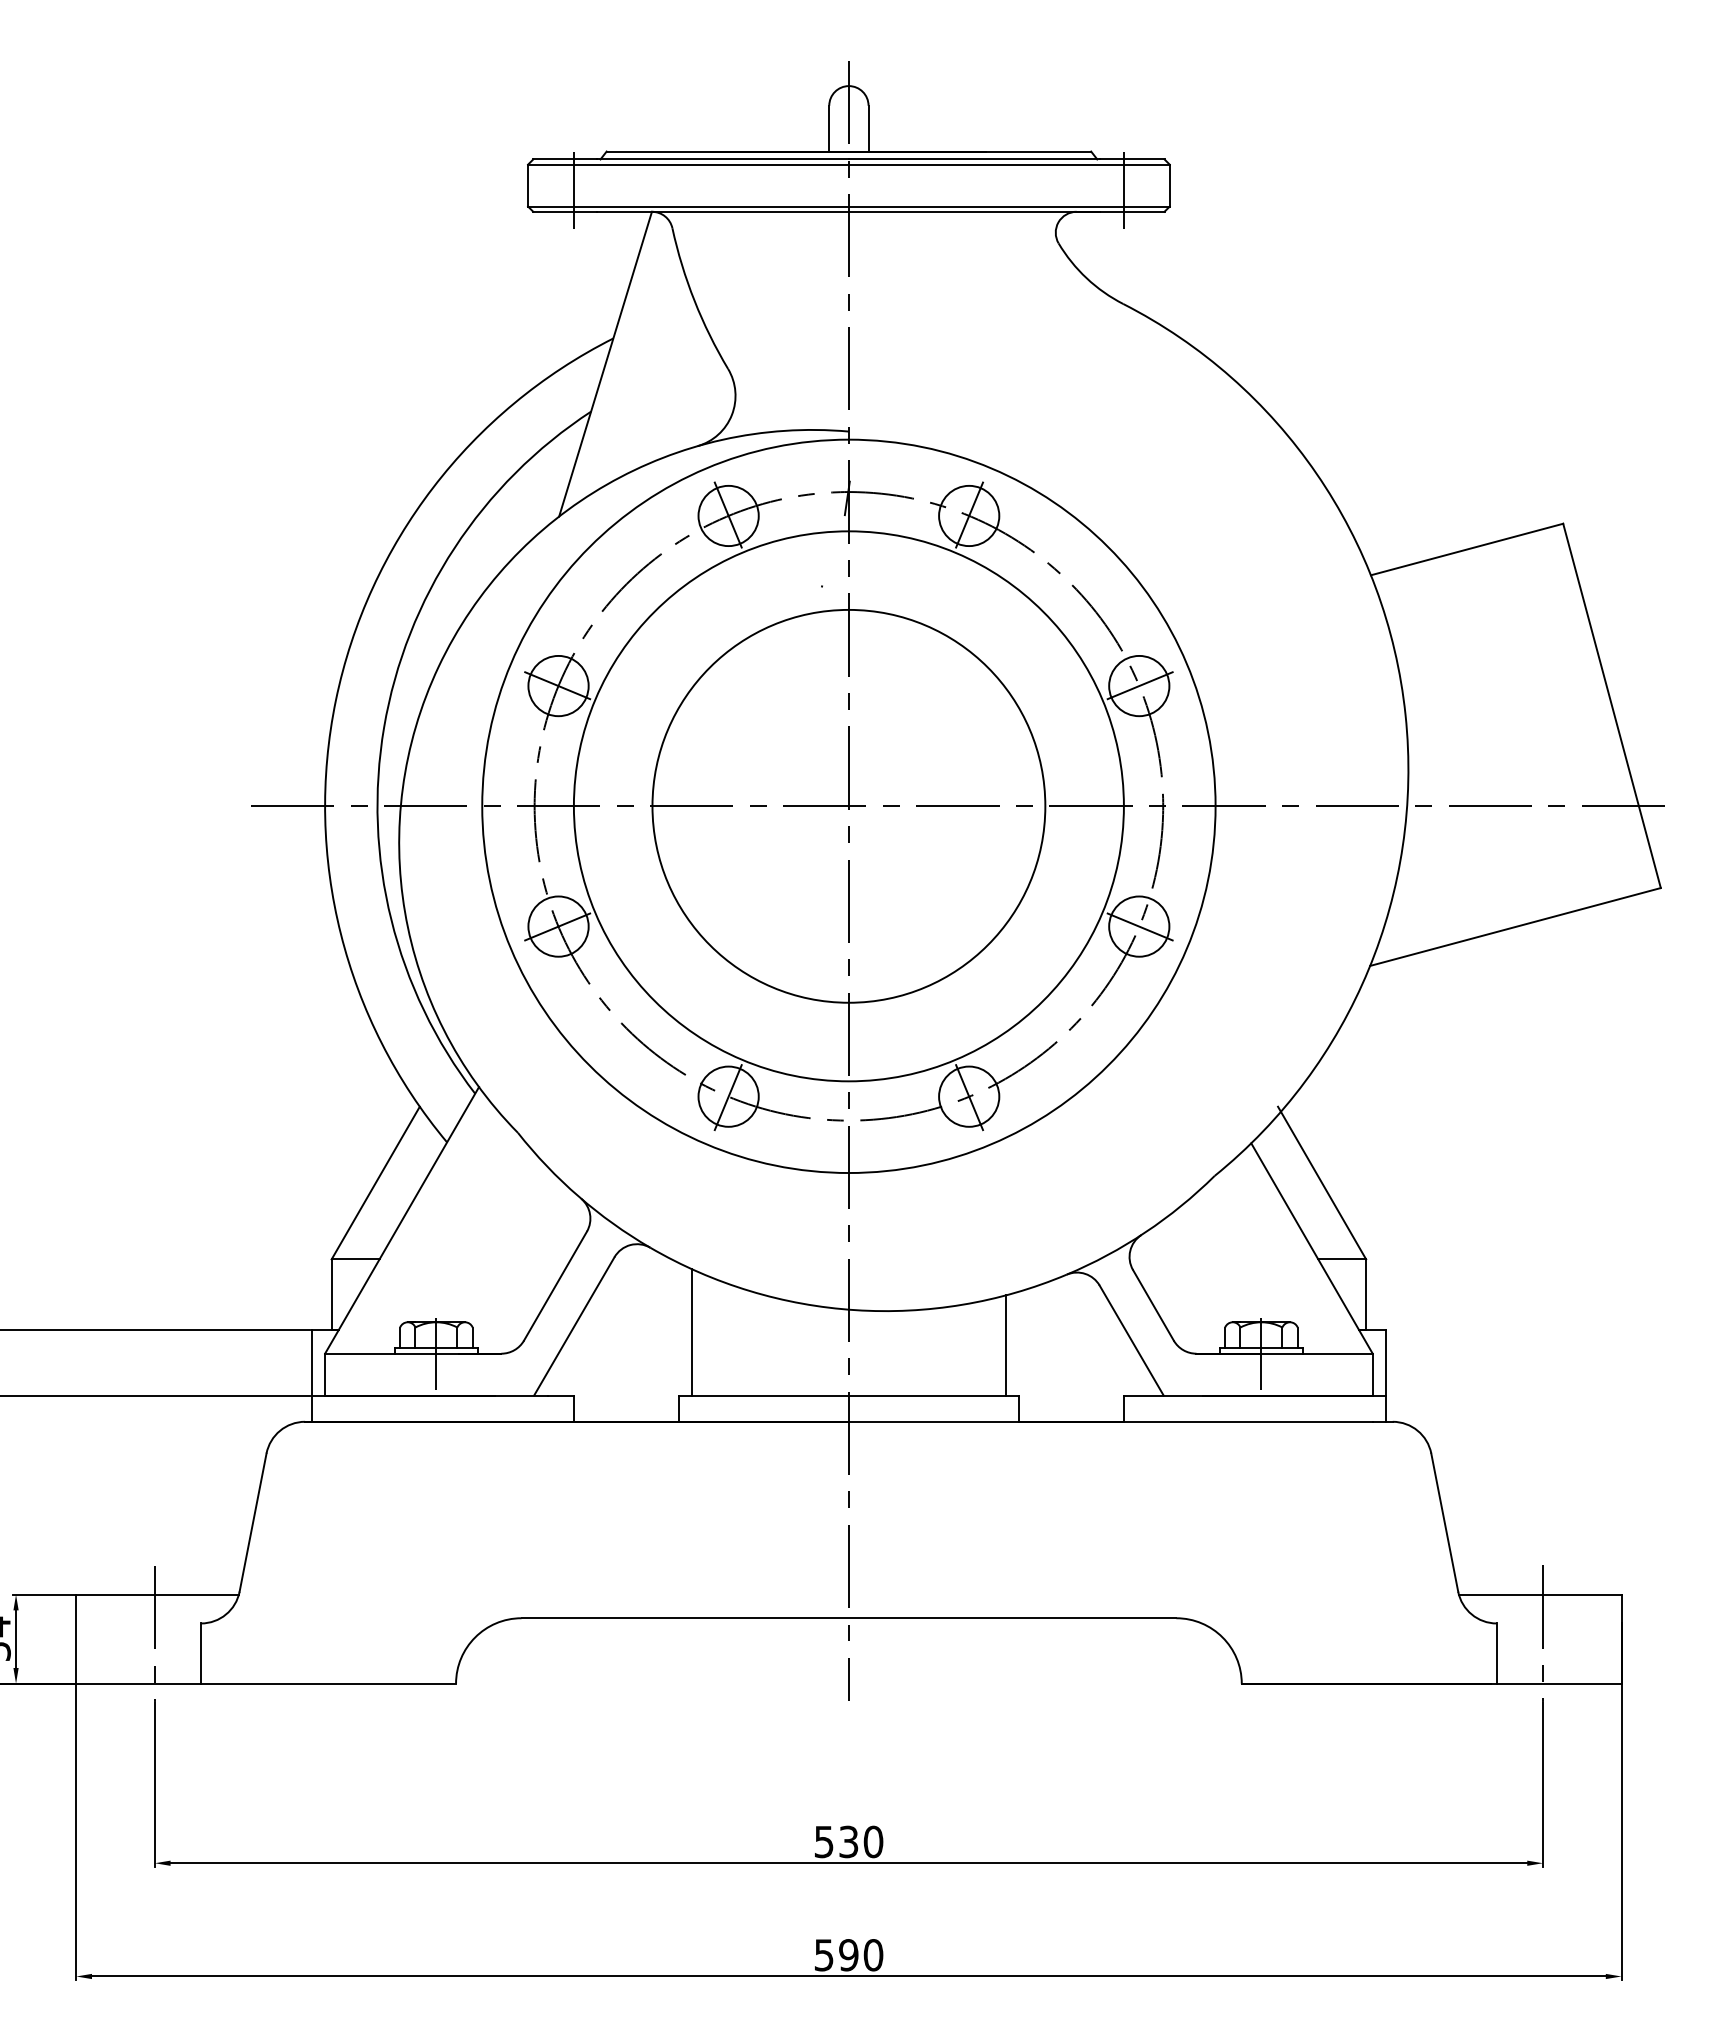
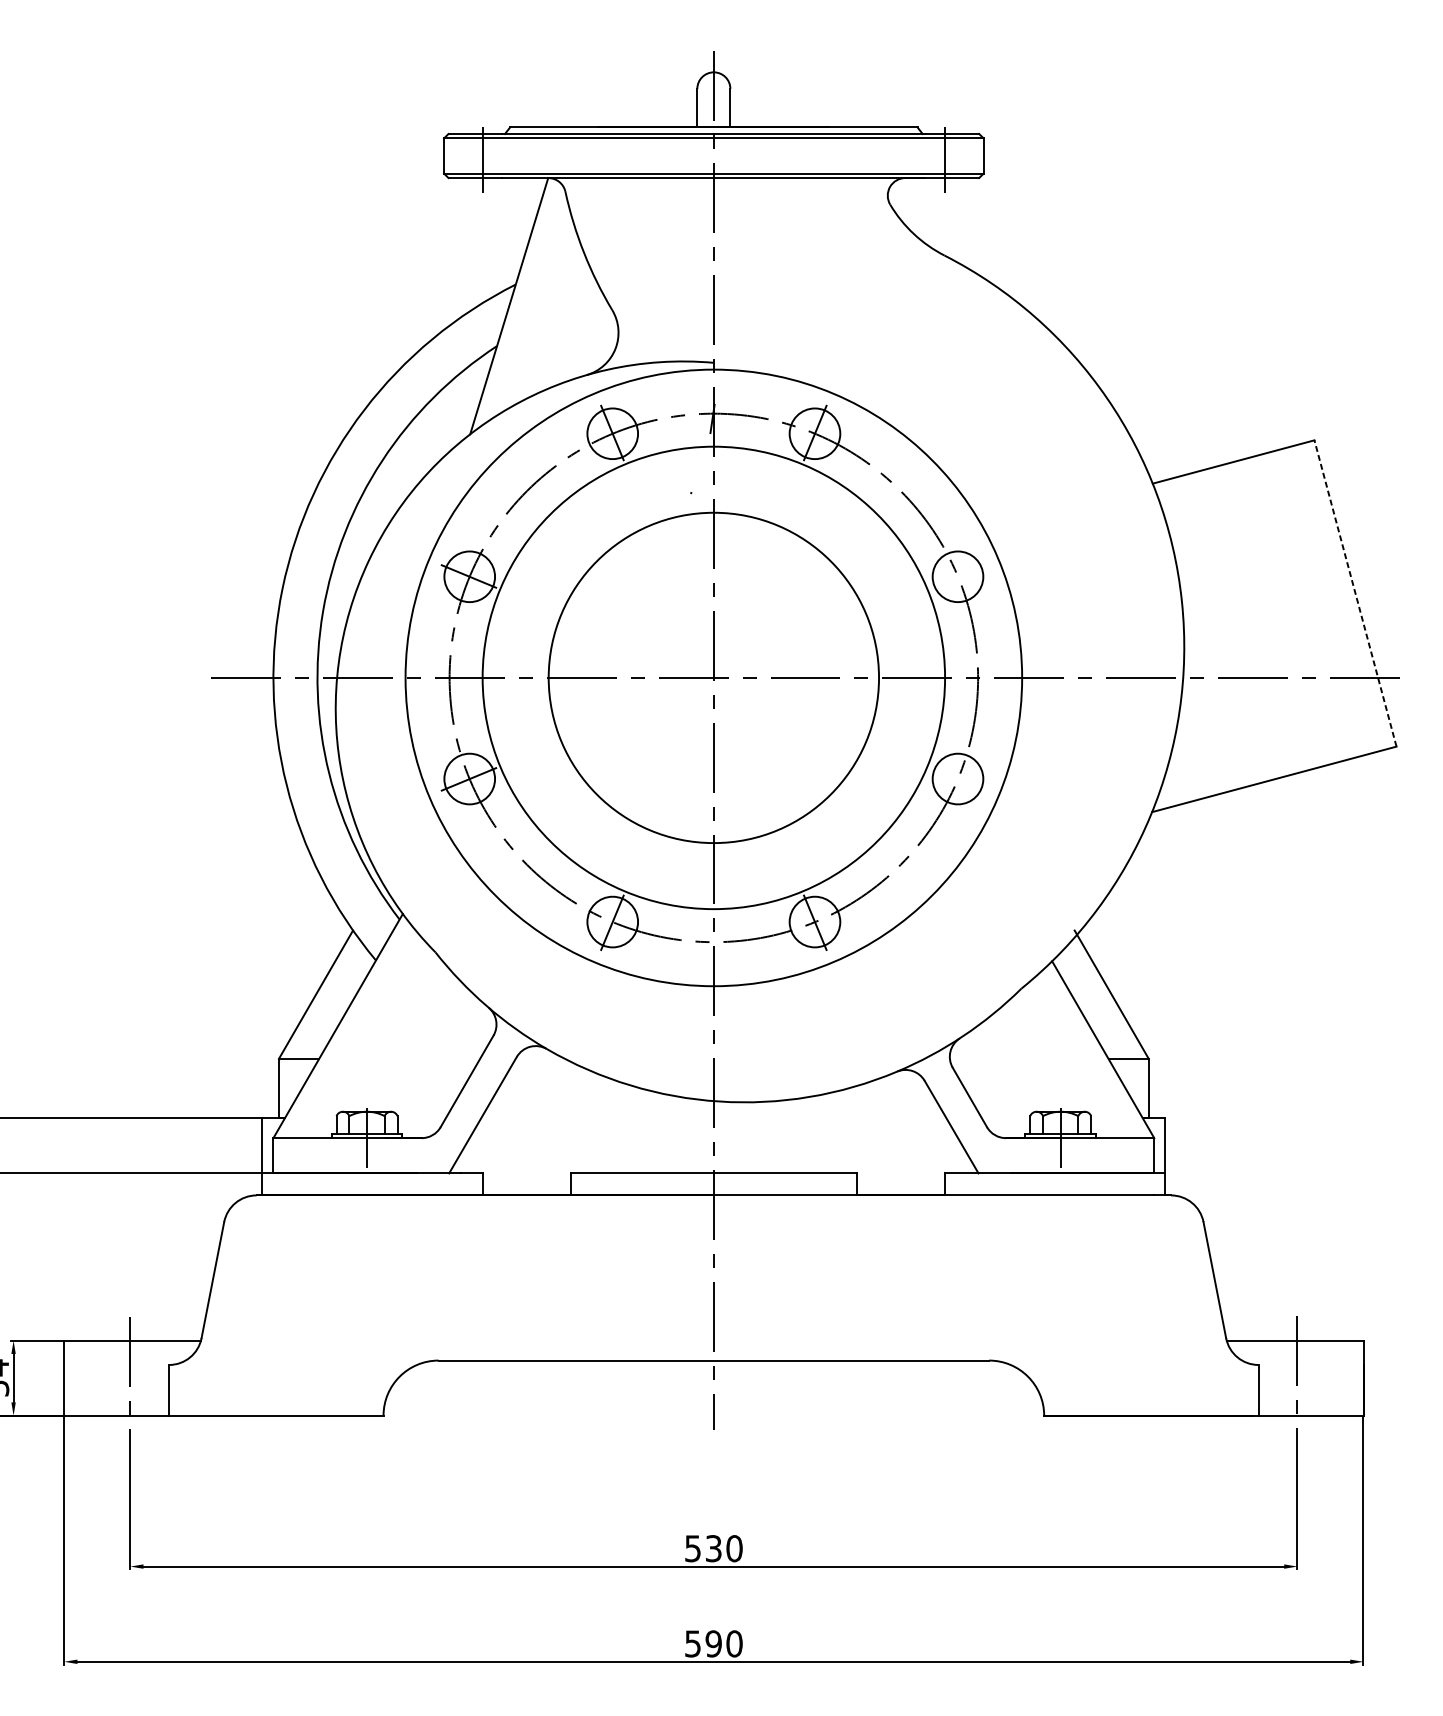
line: (1139, 685) -> (958, 576), removed
line: (1612, 705) -> (1355, 593), solid -> dashed
line: (1139, 926) -> (958, 778), removed
line: (691, 1332) -> (581, 1120), removed
line: (1006, 1345) -> (846, 1131), removed

